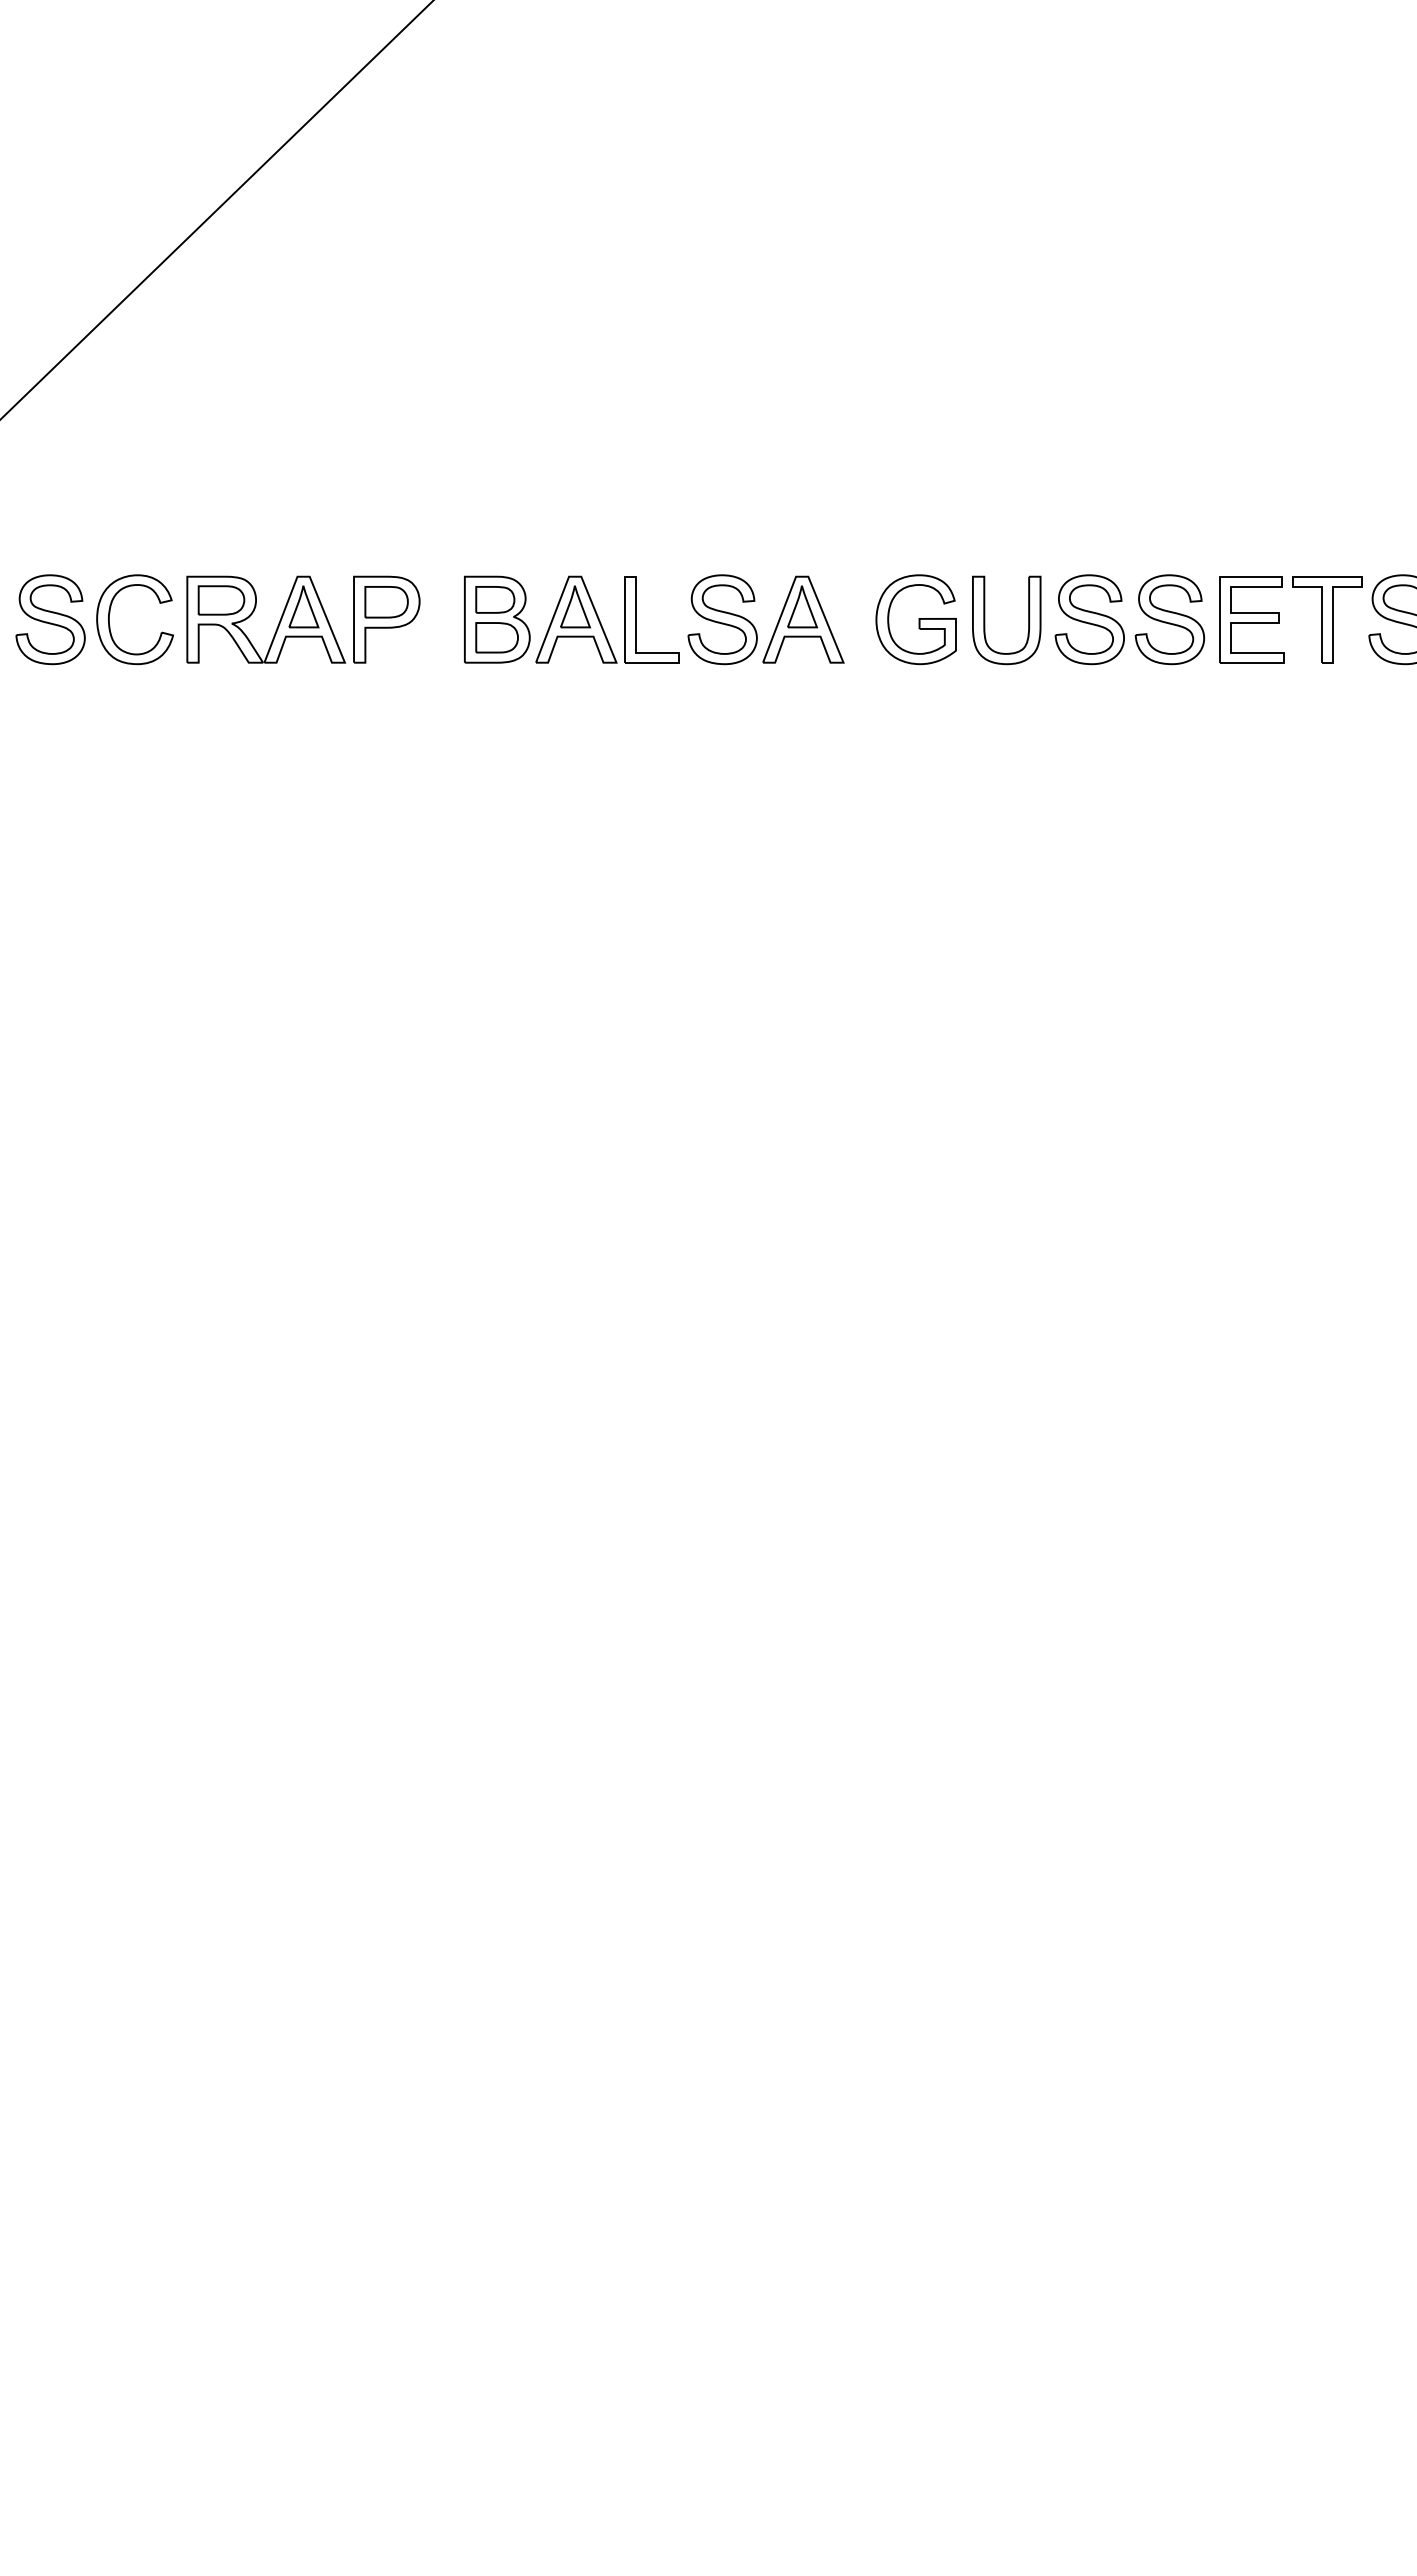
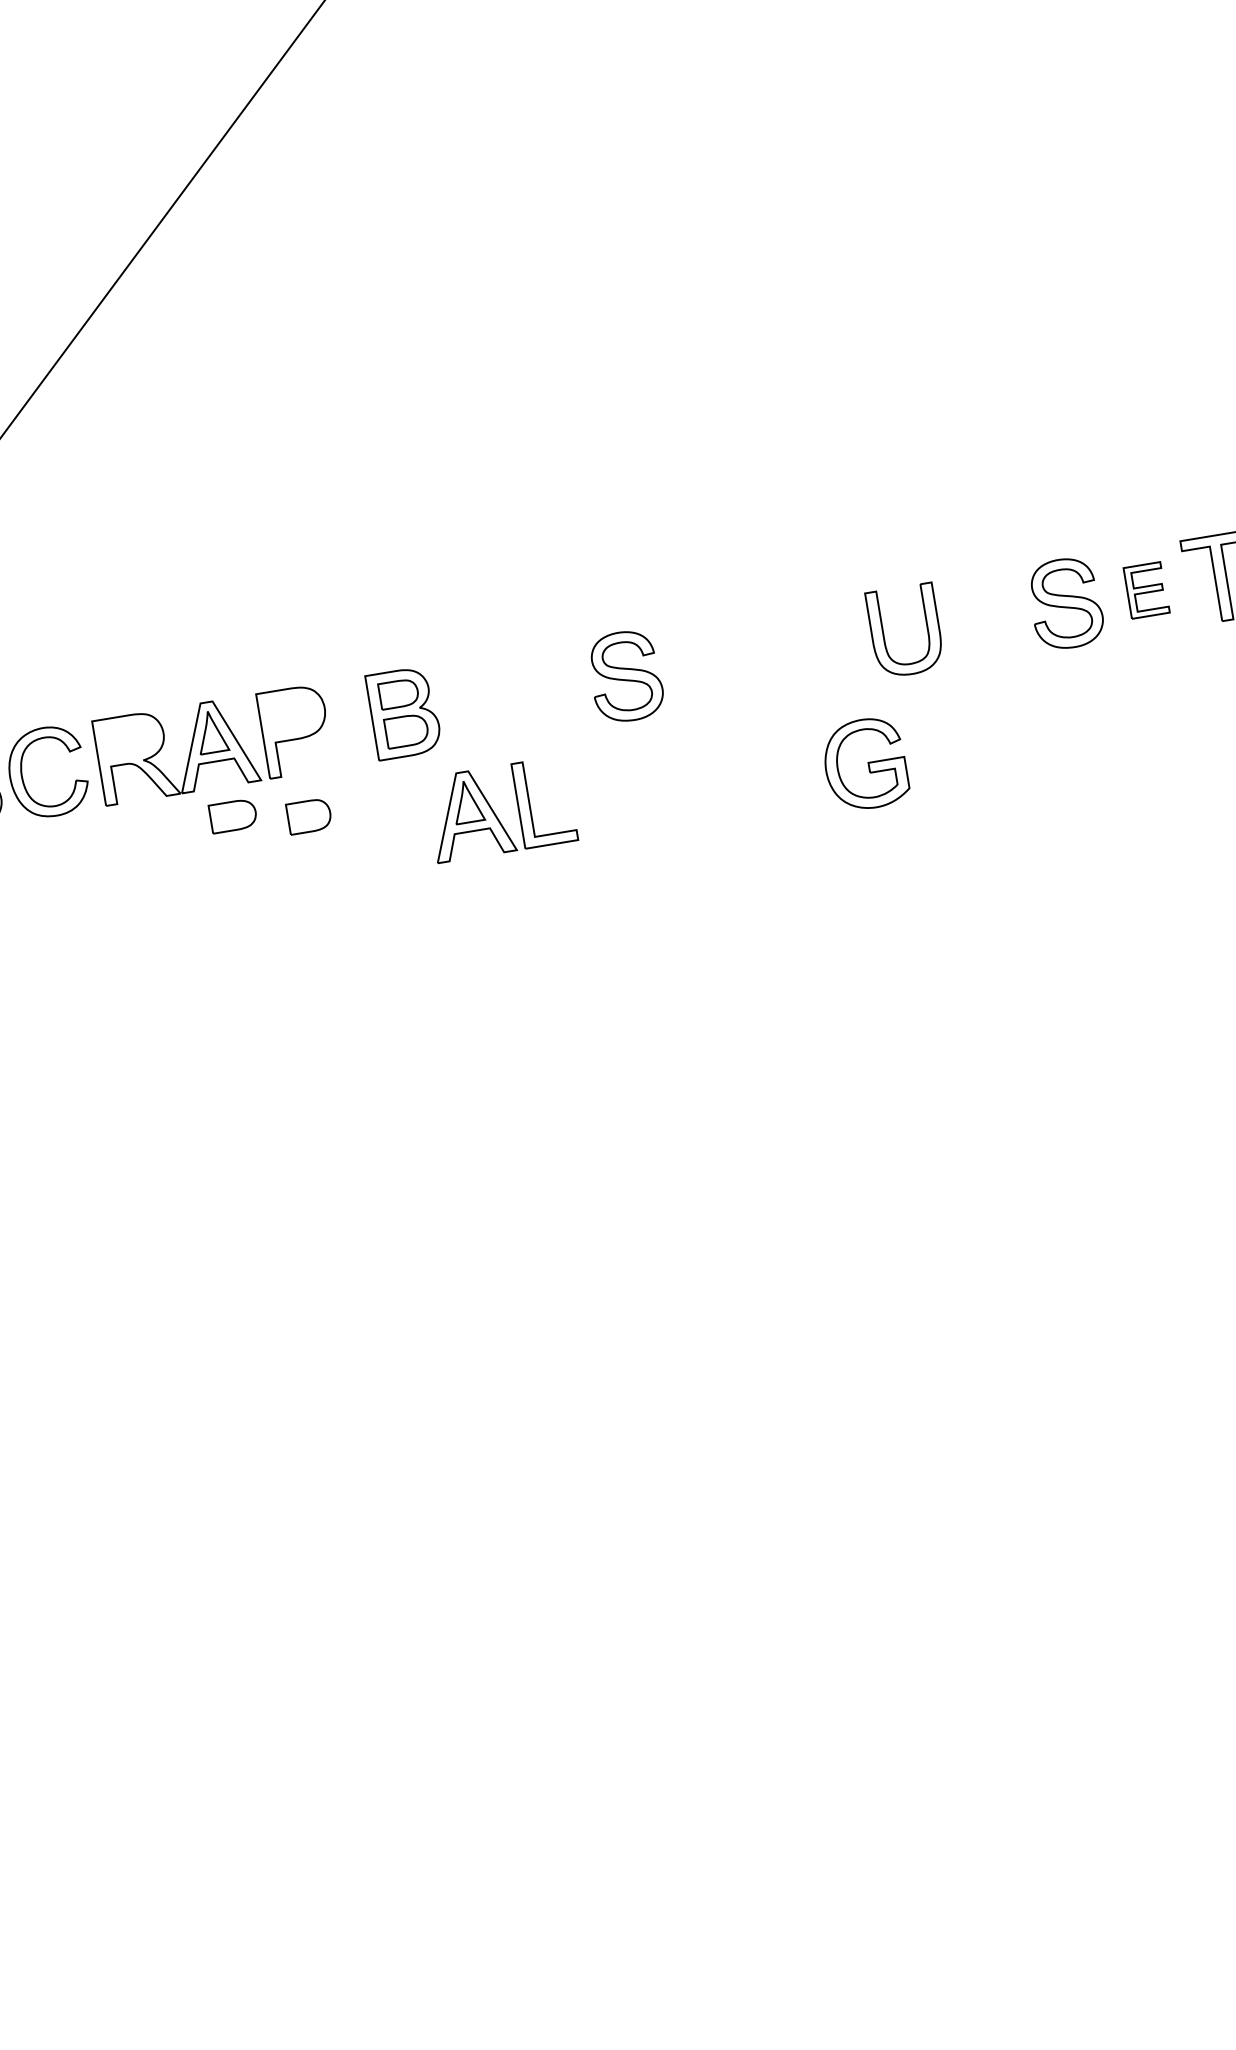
part: (221, 600) -> (233, 816), moved
part: (386, 602) -> (309, 816), moved
part: (803, 619) -> (705, 663), removed
part: (915, 619) -> (864, 764), moved
part: (1089, 619) -> (986, 616), removed
part: (1251, 619) -> (1146, 590), size x0.6
part: (600, 620) -> (494, 811), moved

